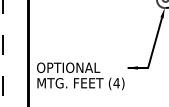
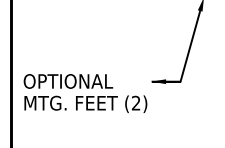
text: (116, 83) -> (135, 103), (4) -> (2)

